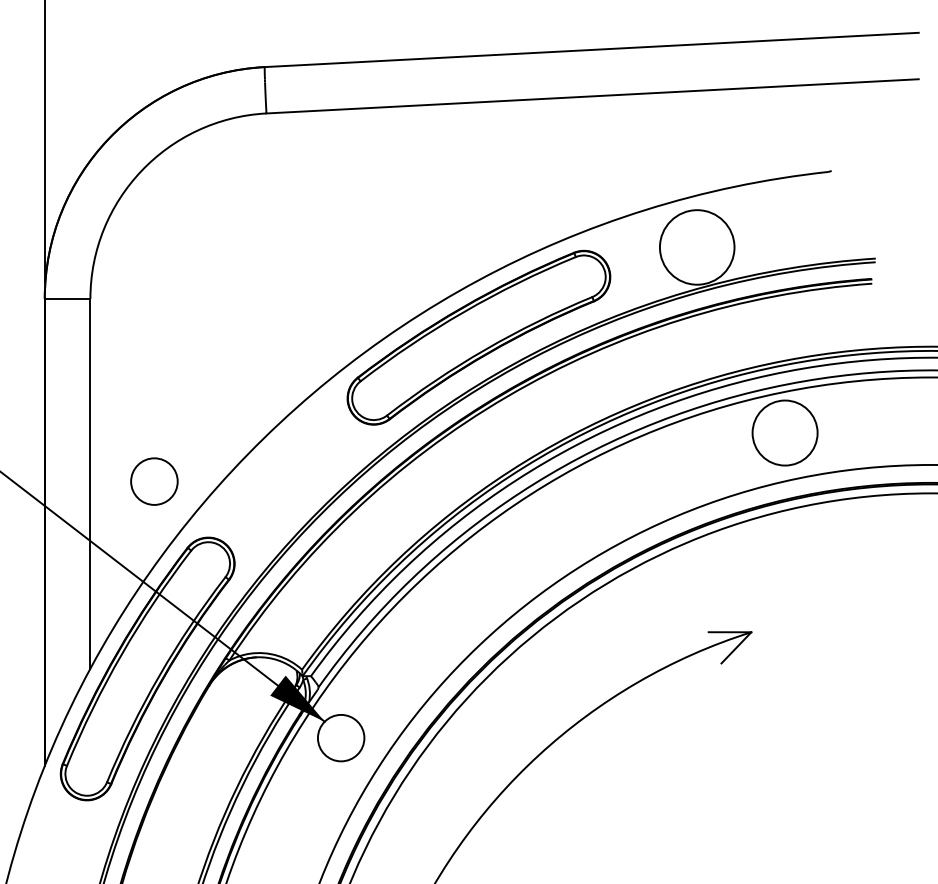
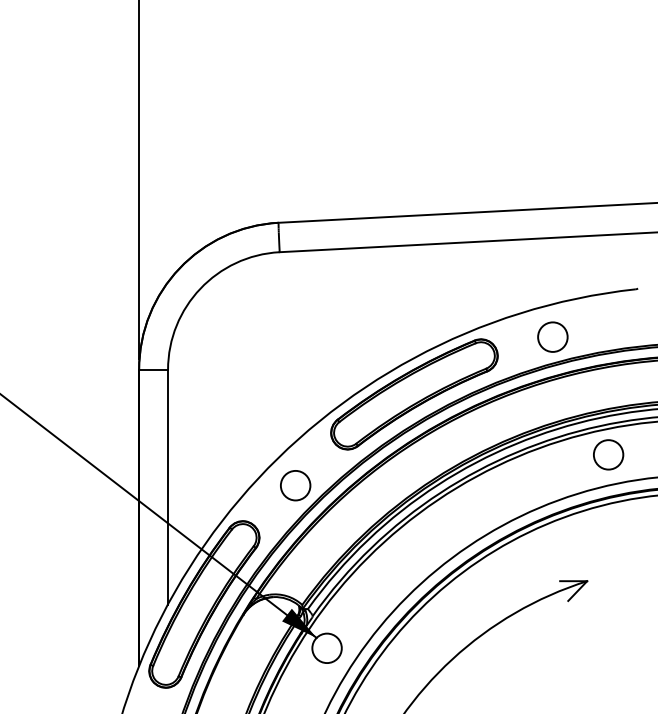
circle: (696, 246) -> (552, 336), size x0.62
circle: (784, 432) -> (608, 454), size x0.71
circle: (154, 481) -> (295, 485), moved

